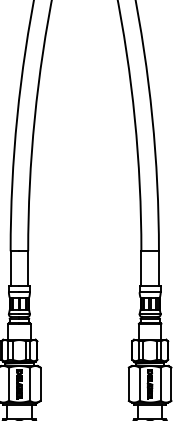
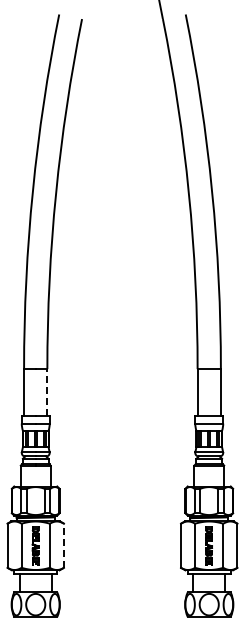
line: (28, 268) -> (47, 391), solid -> dashed
line: (40, 384) -> (63, 545), solid -> dashed

